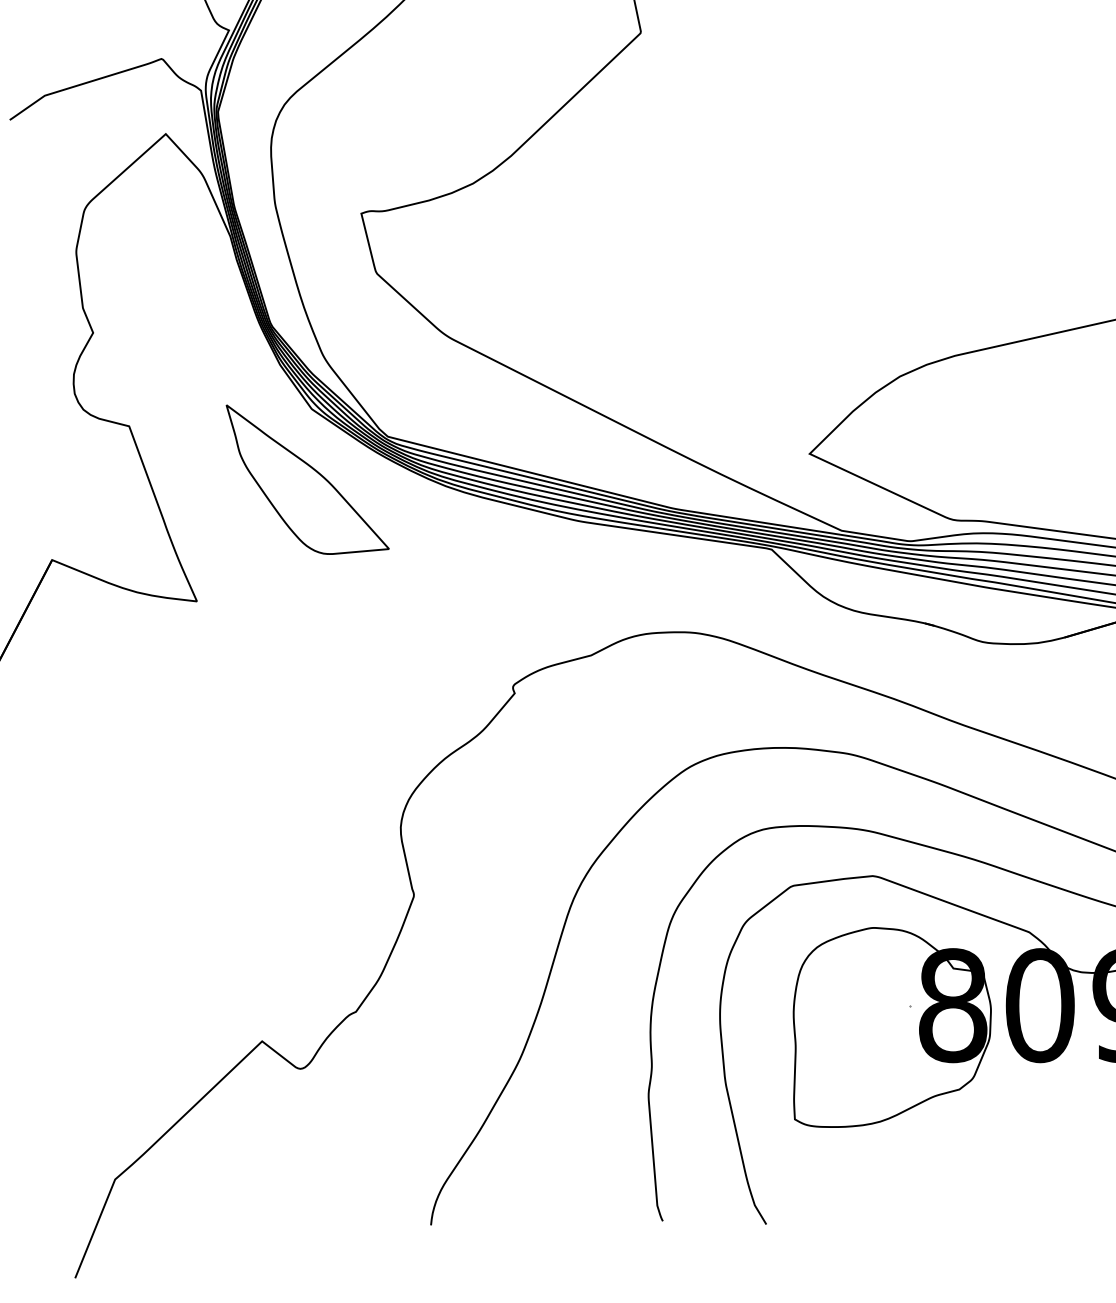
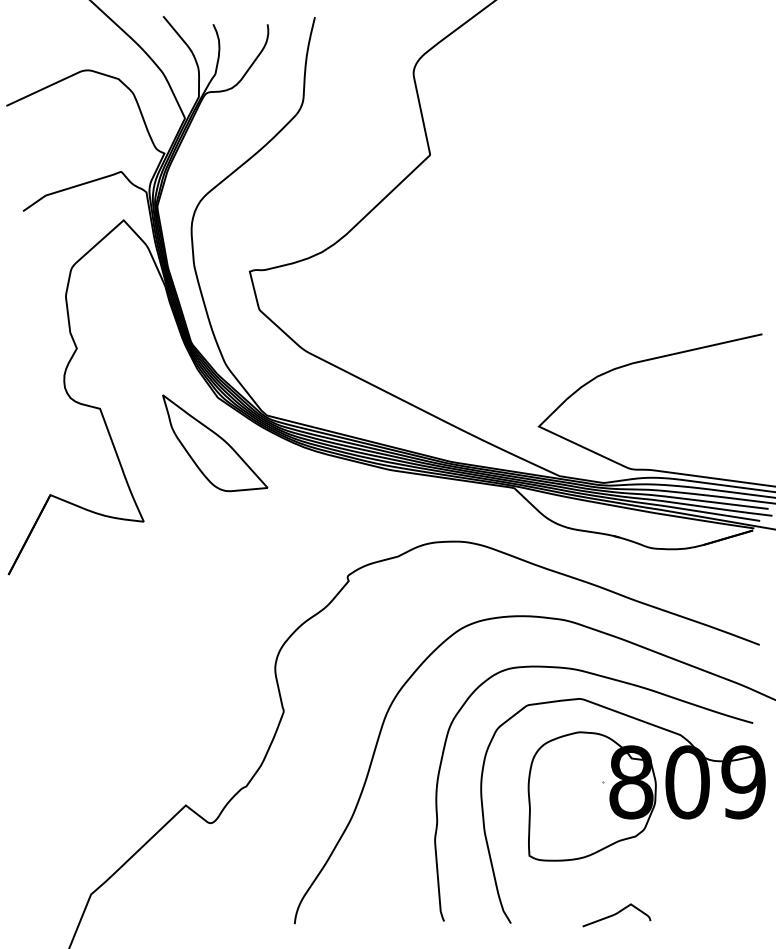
curve: (929, 1210) -> (616, 914), added

